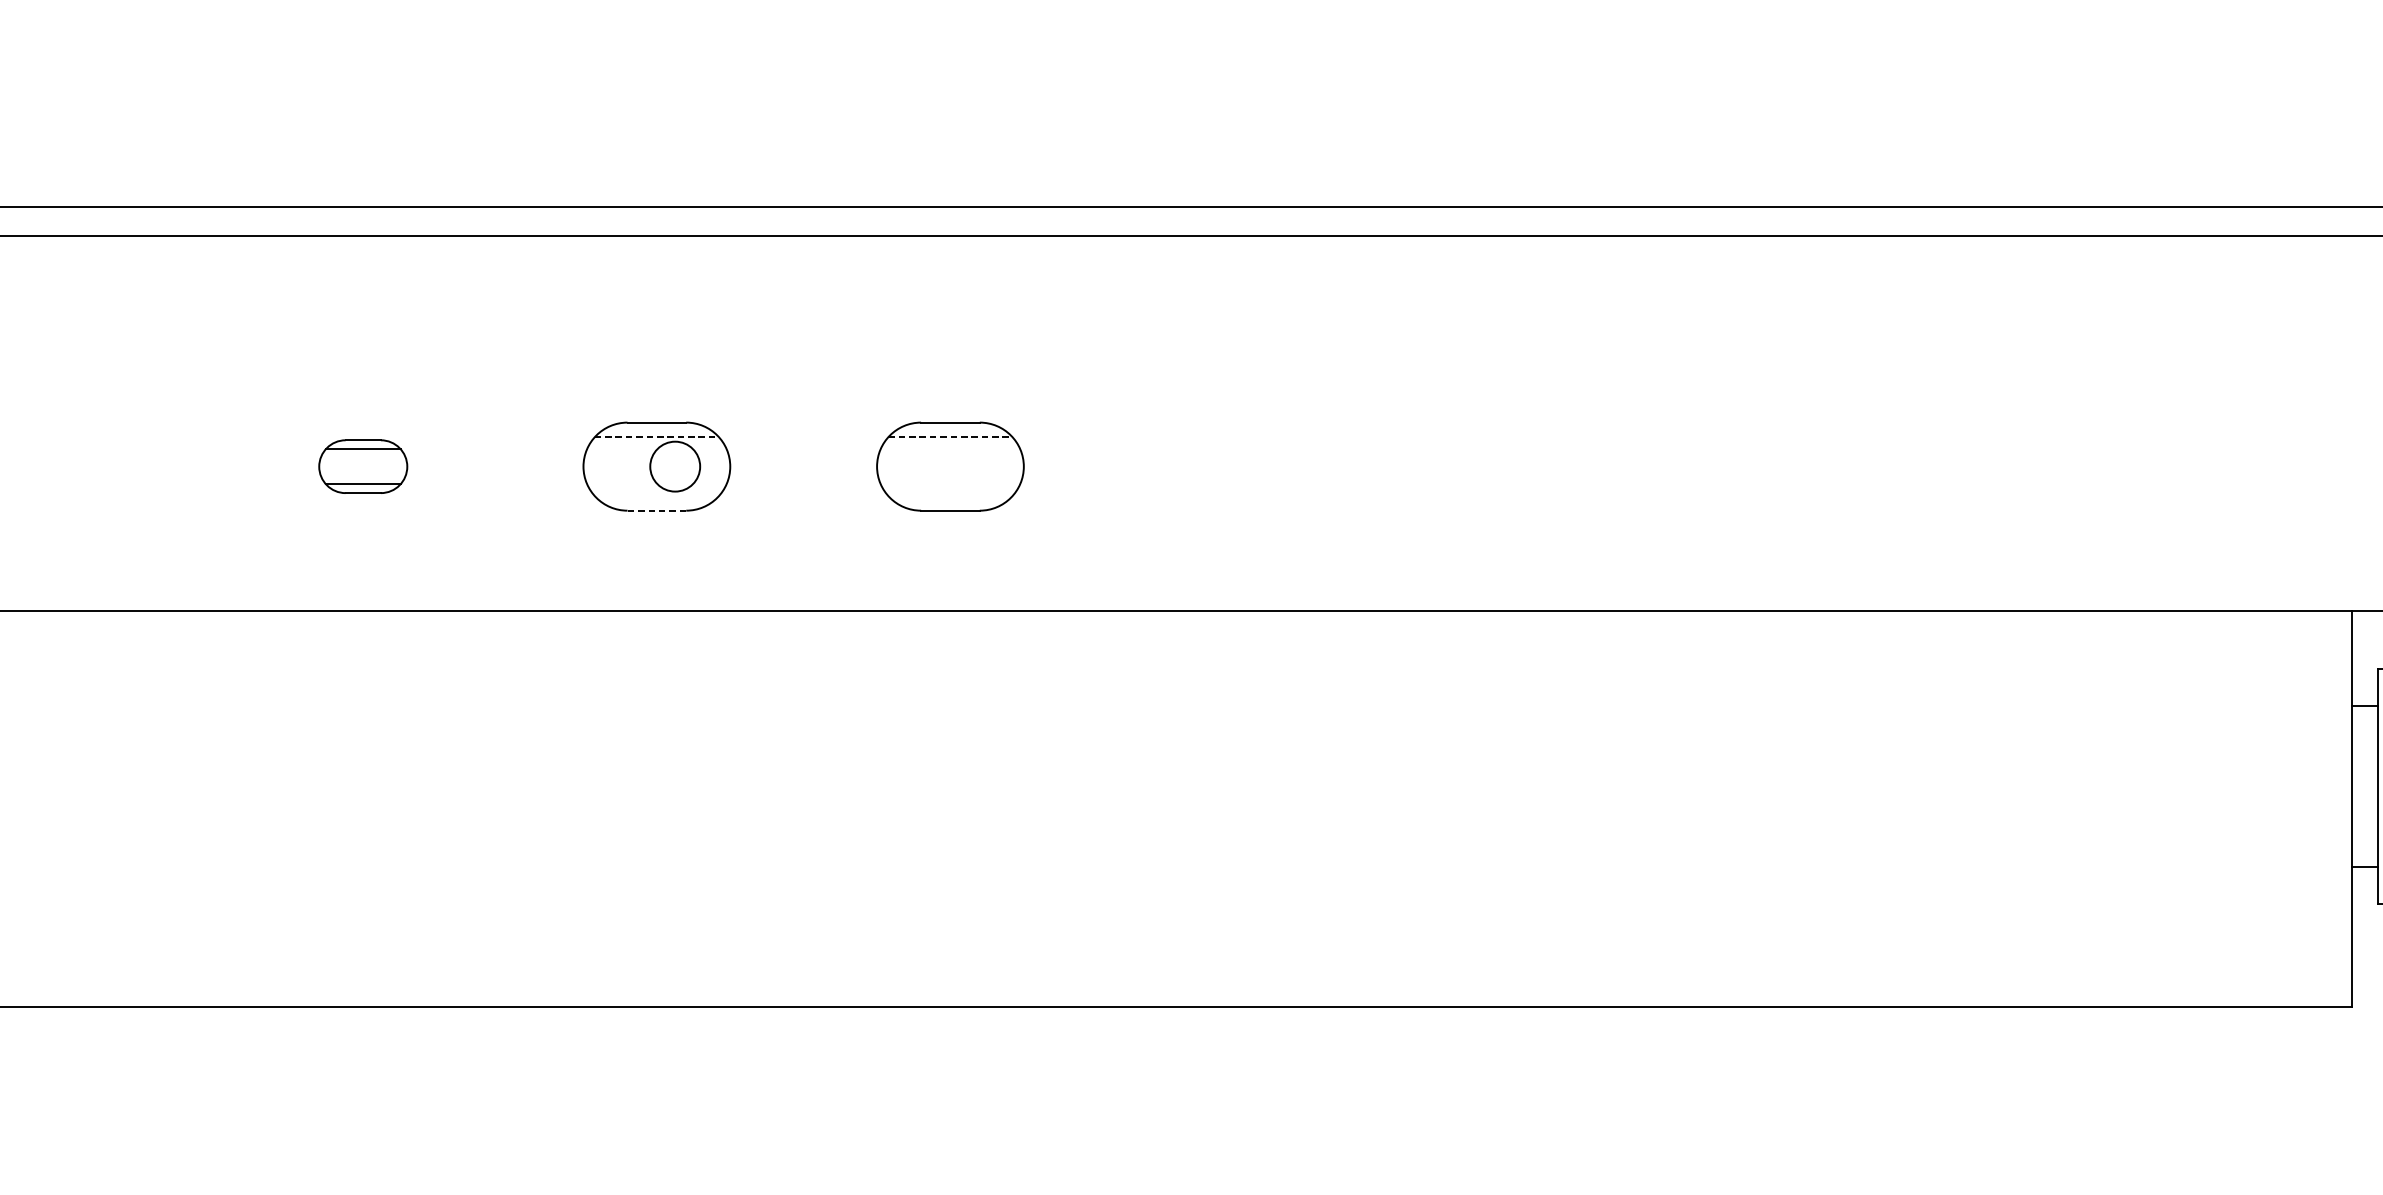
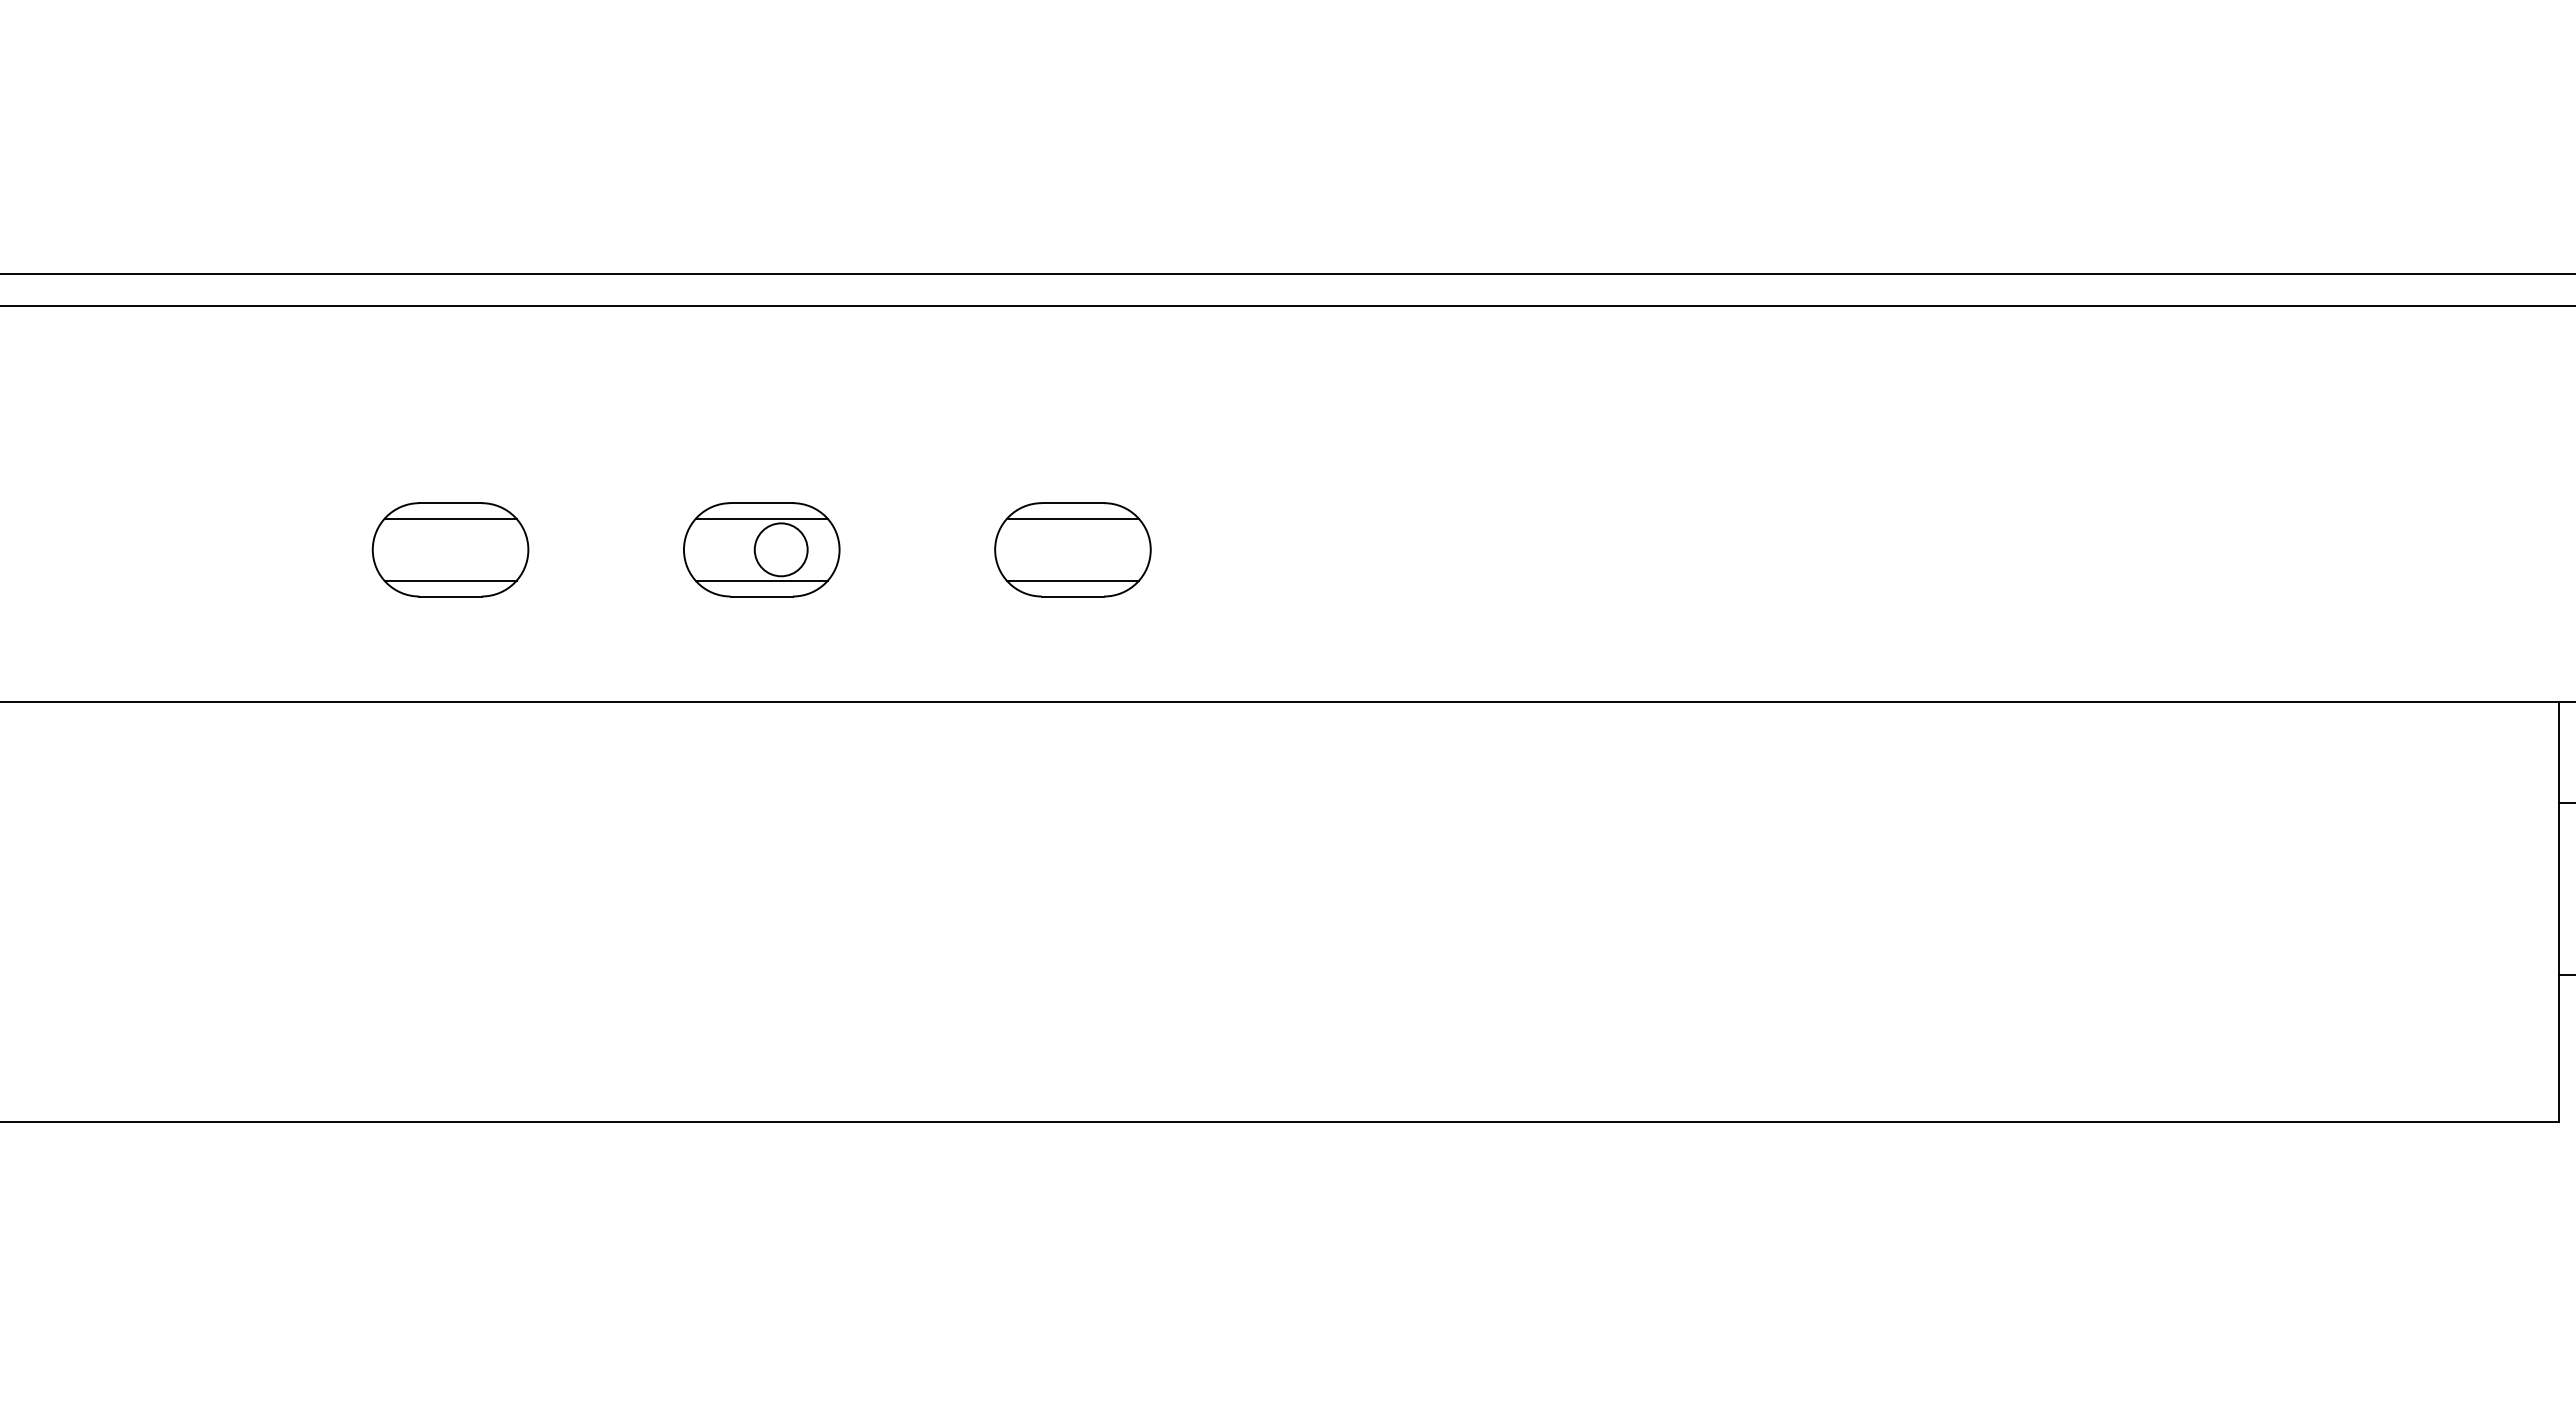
line: (656, 437) -> (761, 518), dashed -> solid
line: (950, 437) -> (1072, 518), dashed -> solid
part: (363, 466) -> (450, 549), size x1.67
line: (656, 495) -> (761, 580), added
line: (950, 495) -> (1072, 580), added
line: (656, 510) -> (761, 596), dashed -> solid

